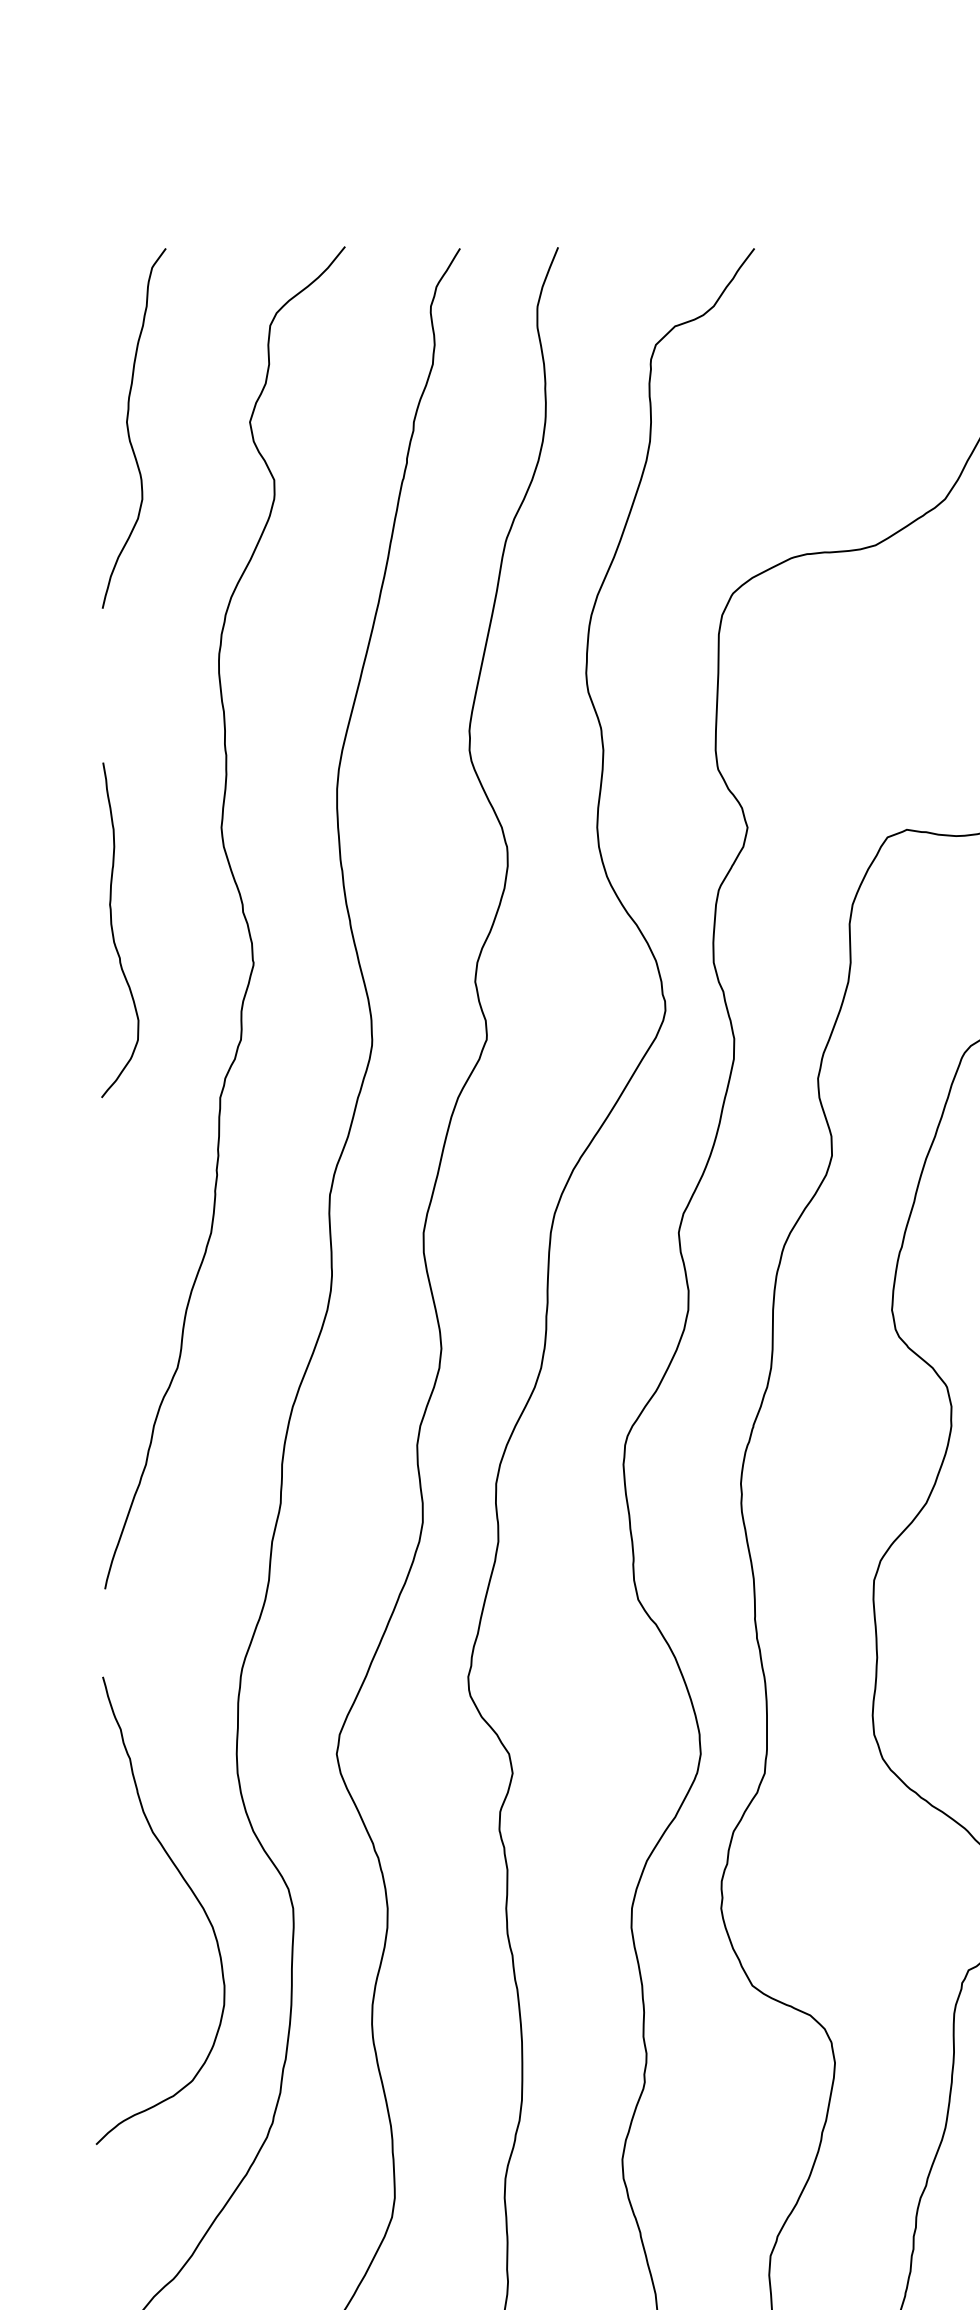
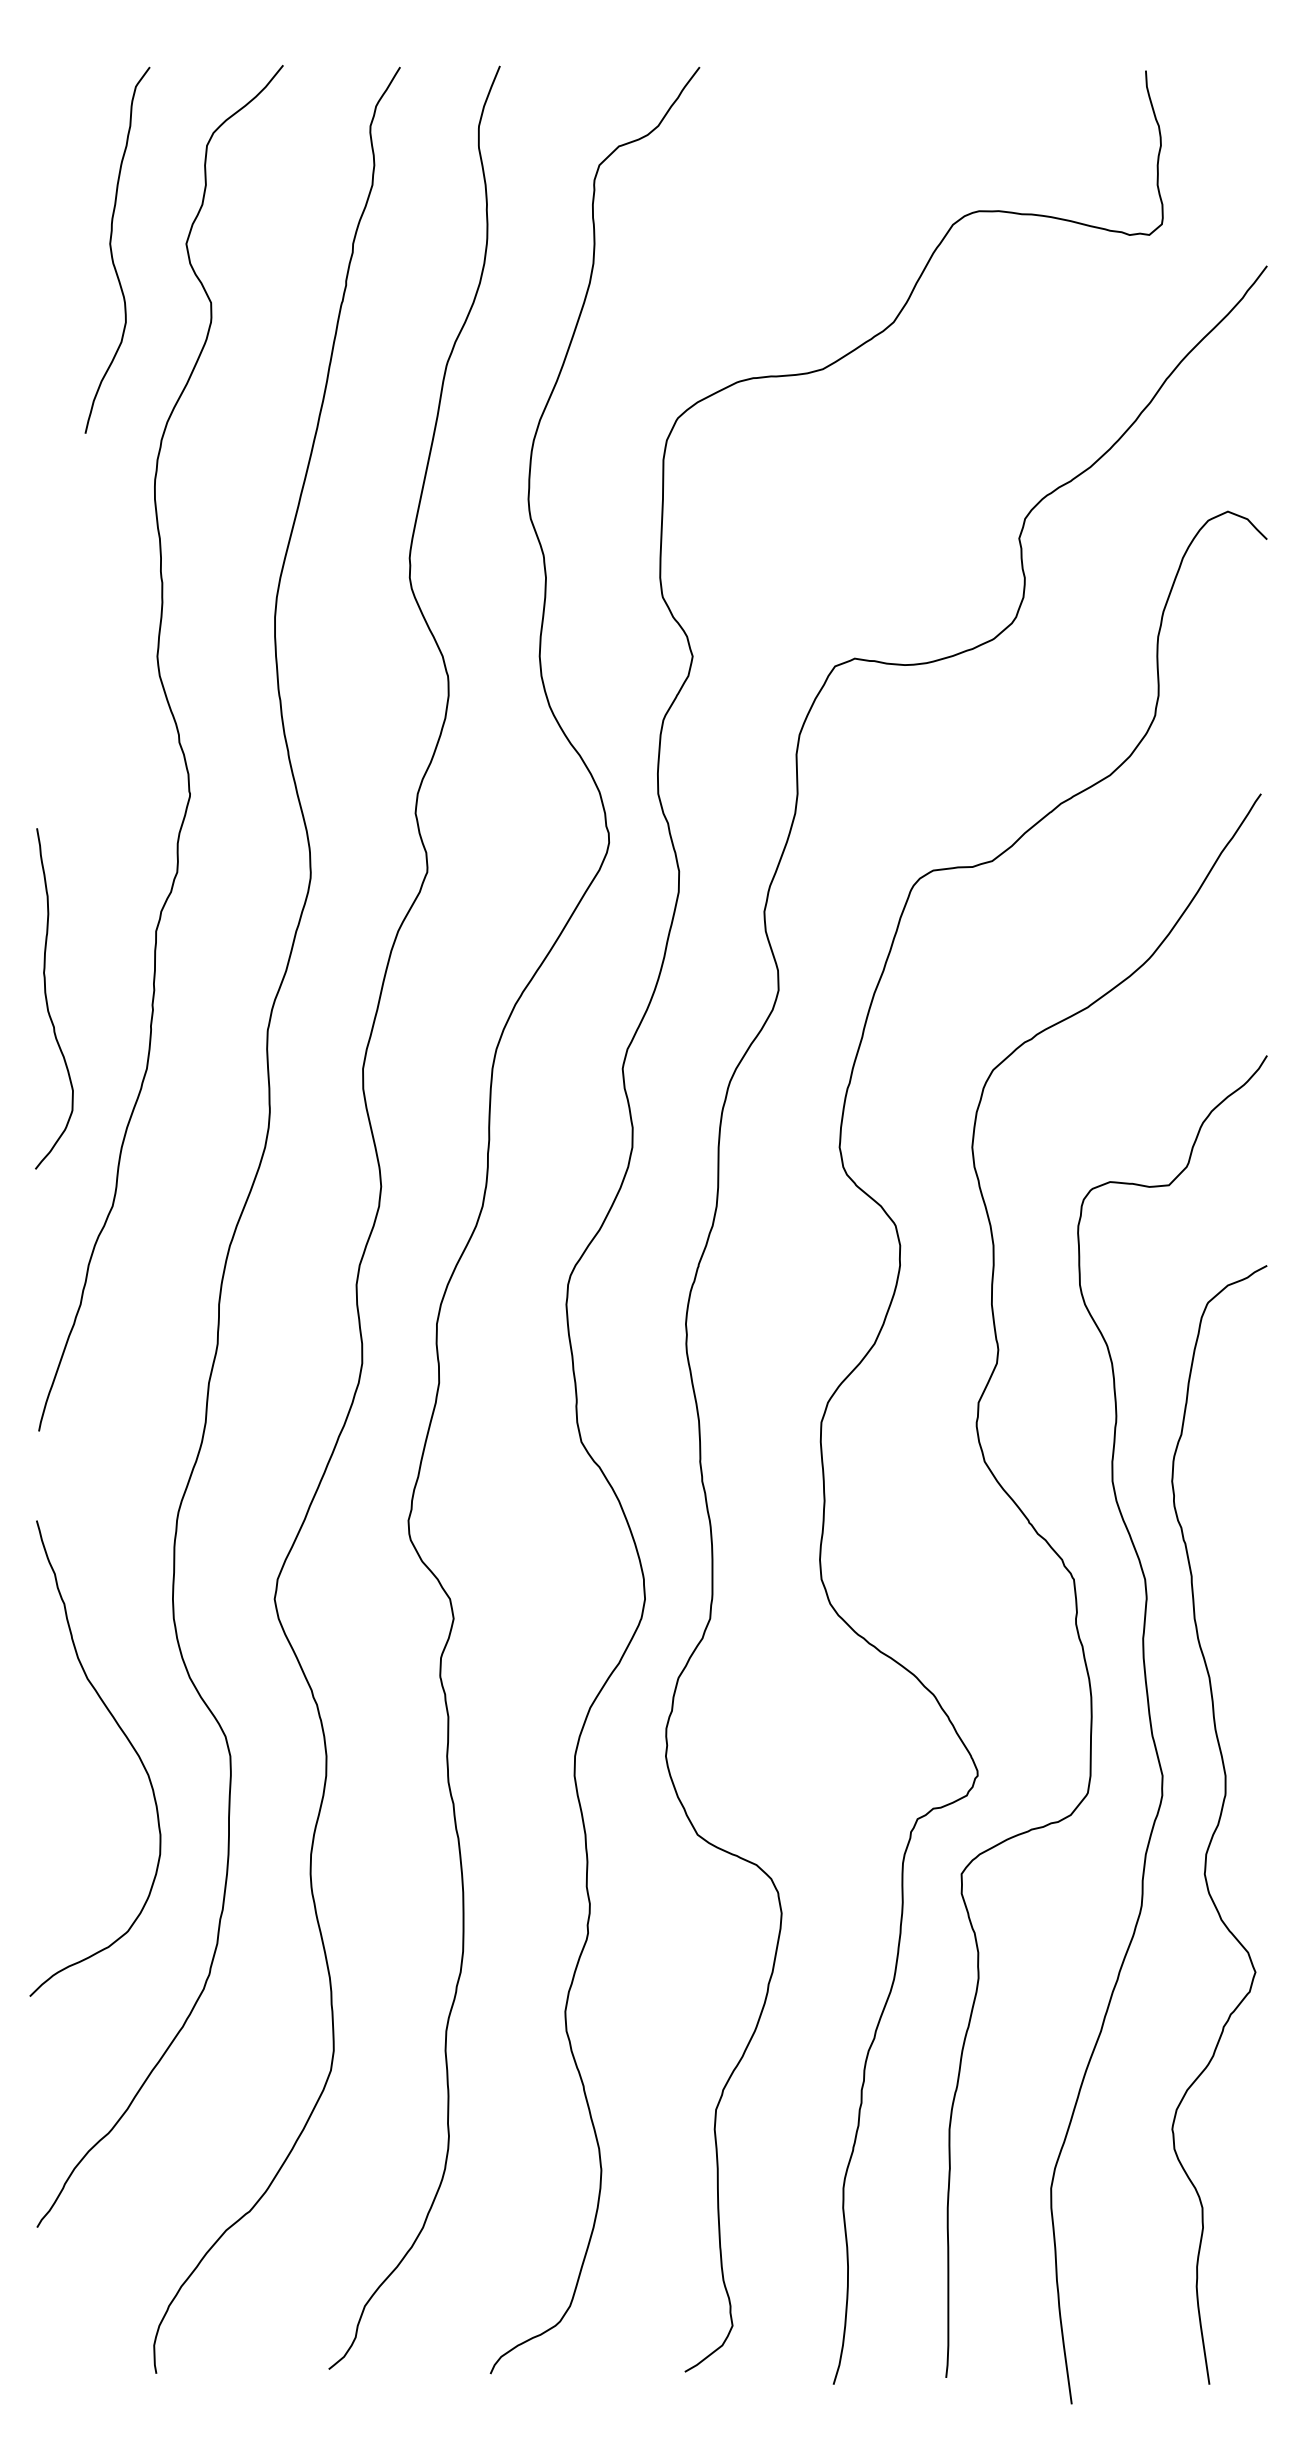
curve: (129, 429) -> (112, 251), moved
curve: (113, 929) -> (47, 998), moved

